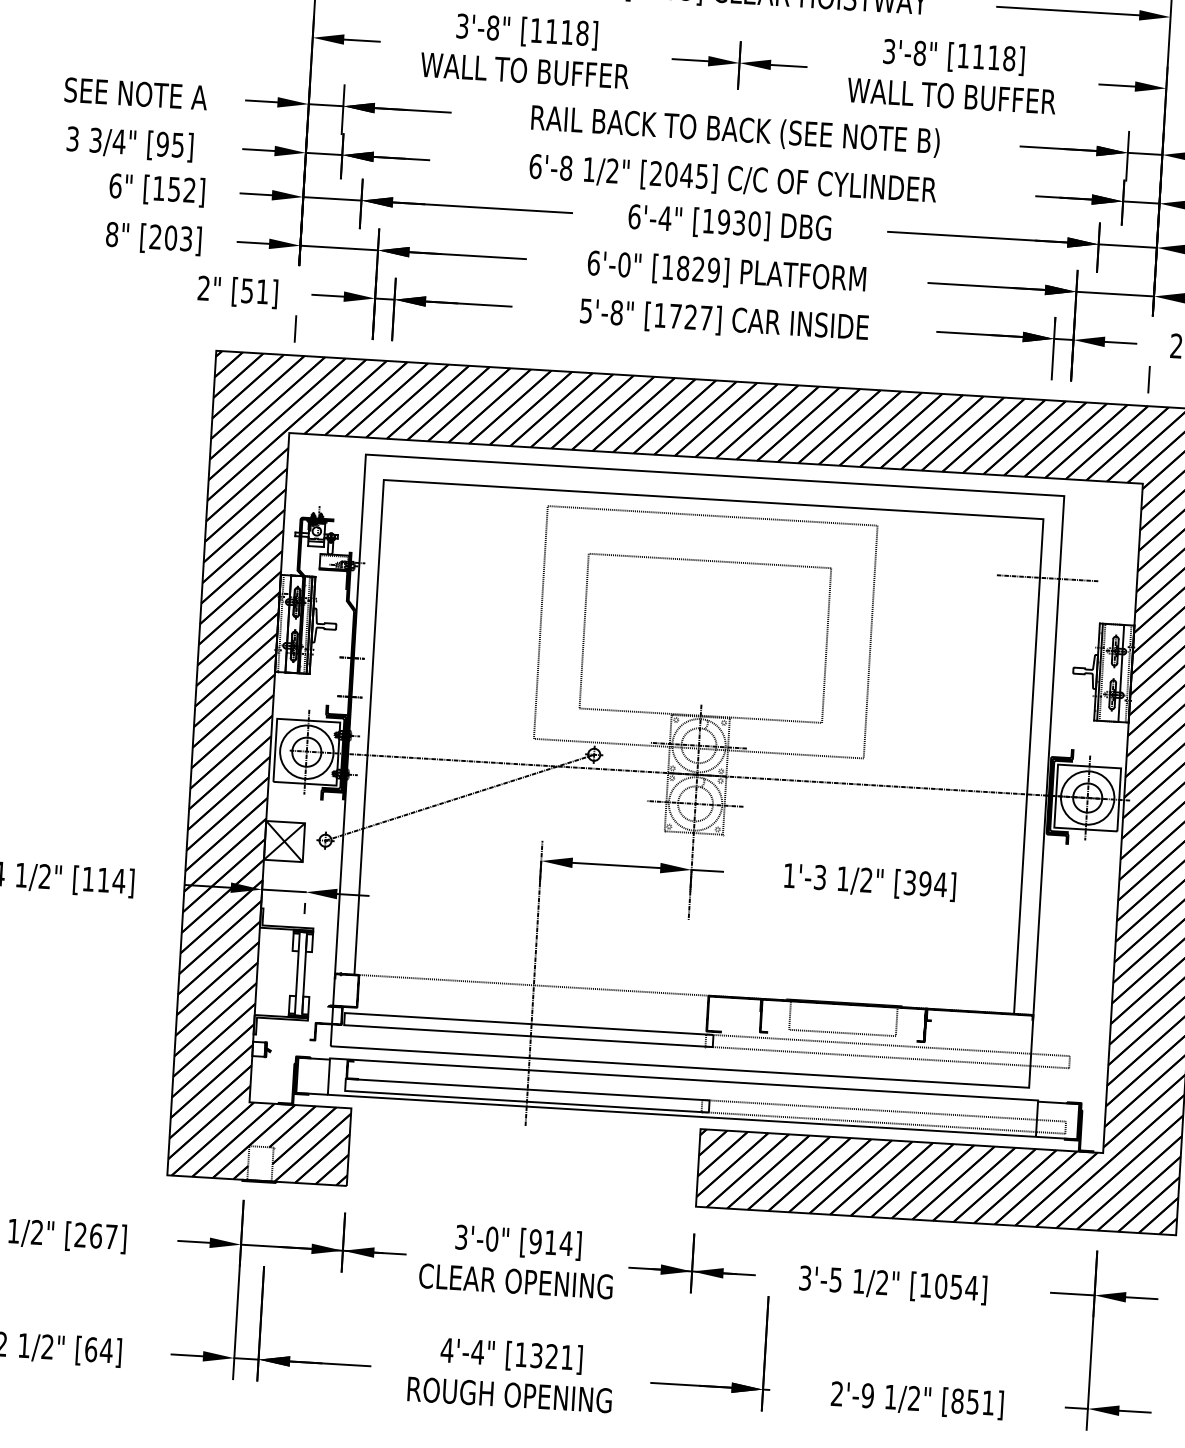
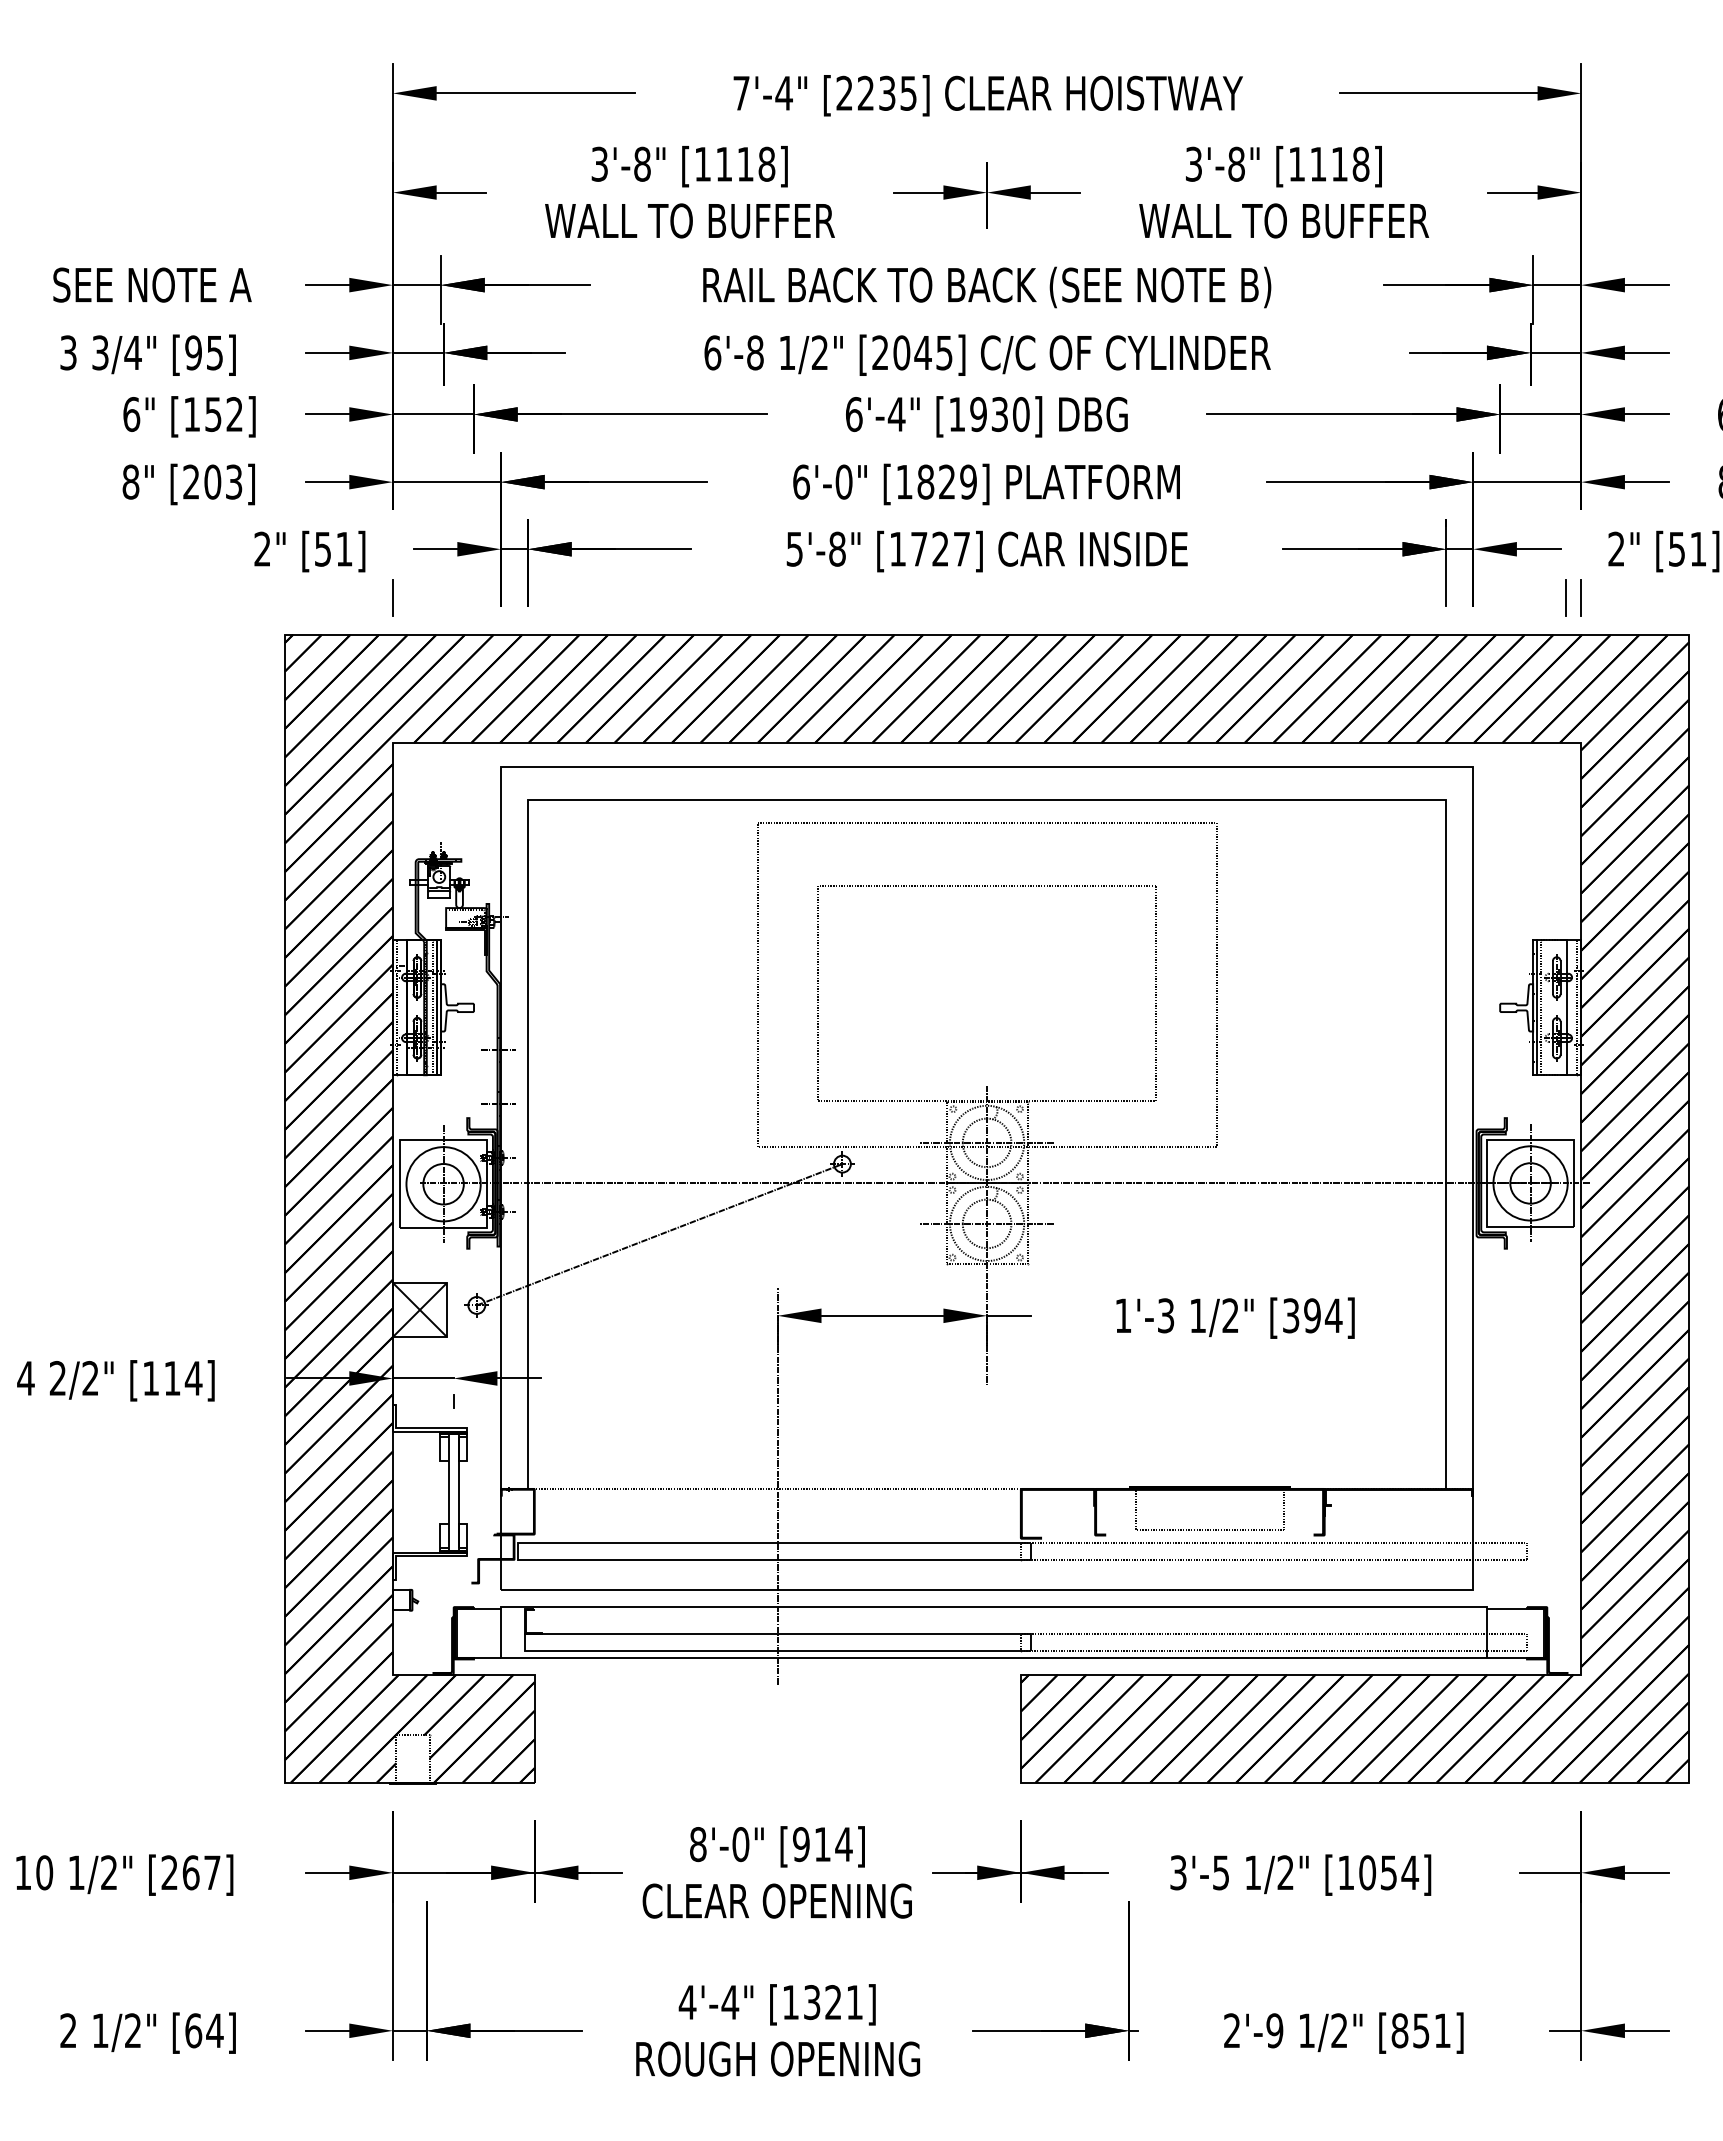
line: (1137, 378) -> (1565, 597), added
line: (1047, 577) -> (1456, 881), removed
text: (21, 875) -> (57, 1378), 1/2" -> 2/2"
text: (461, 1237) -> (698, 1844), 3'-0" -> 8'-0"

